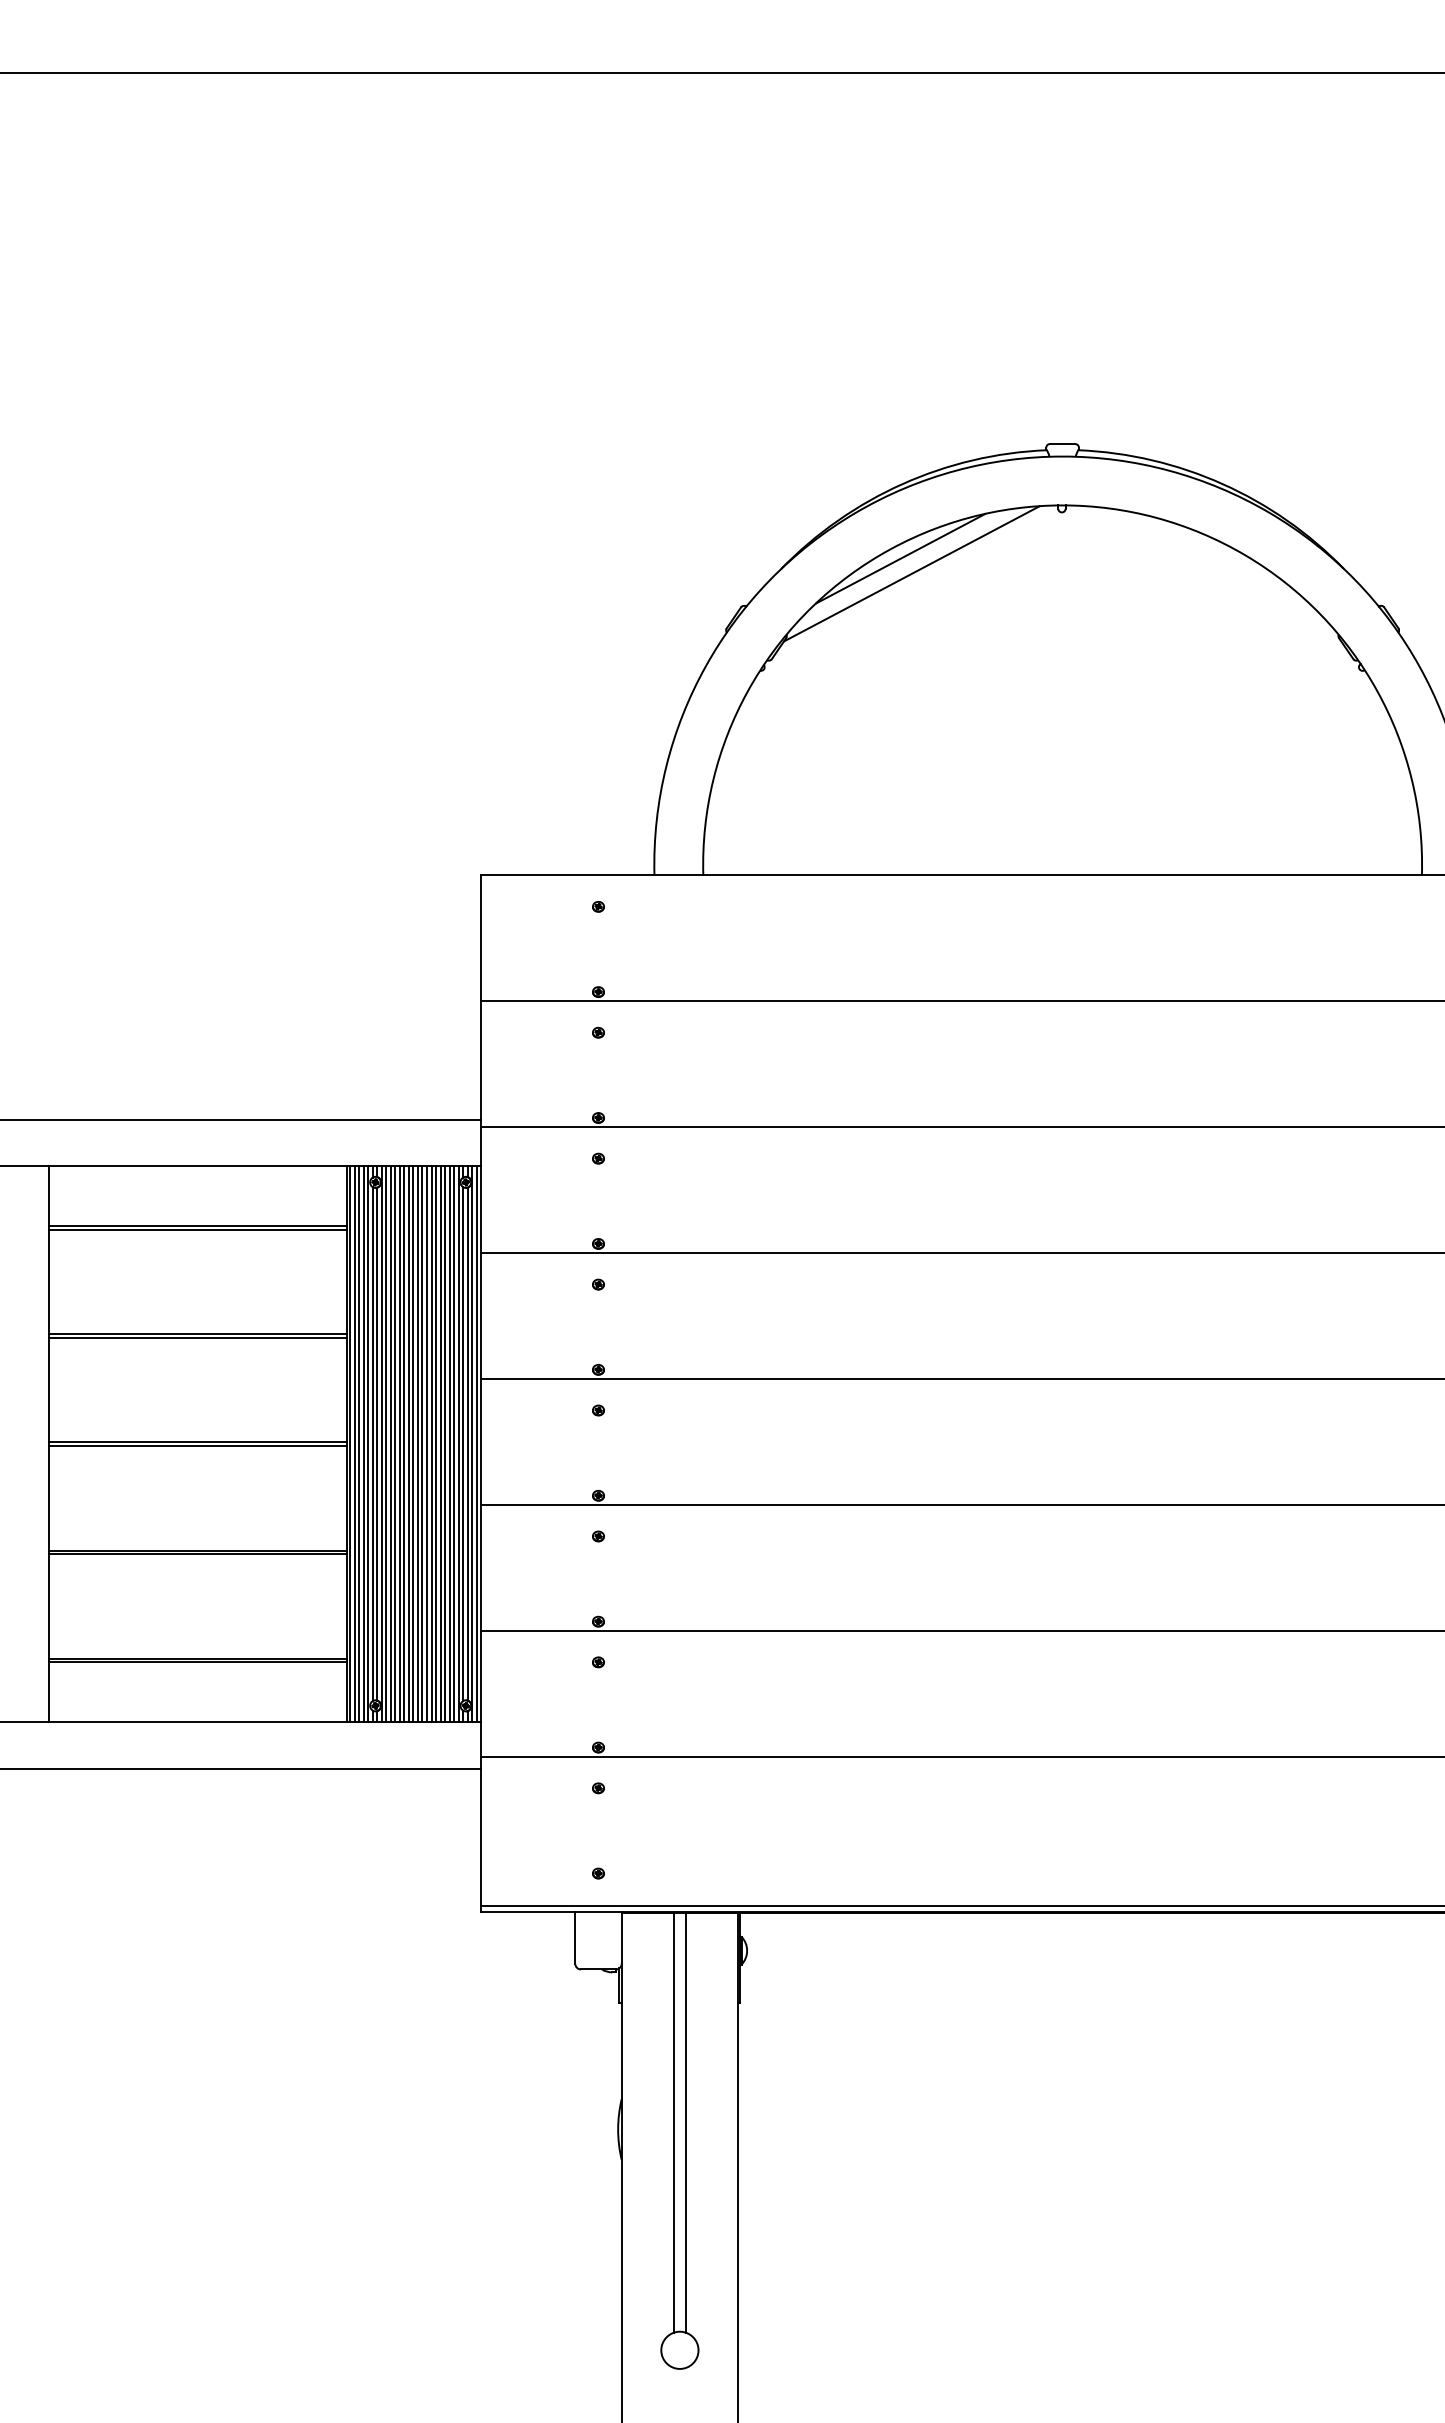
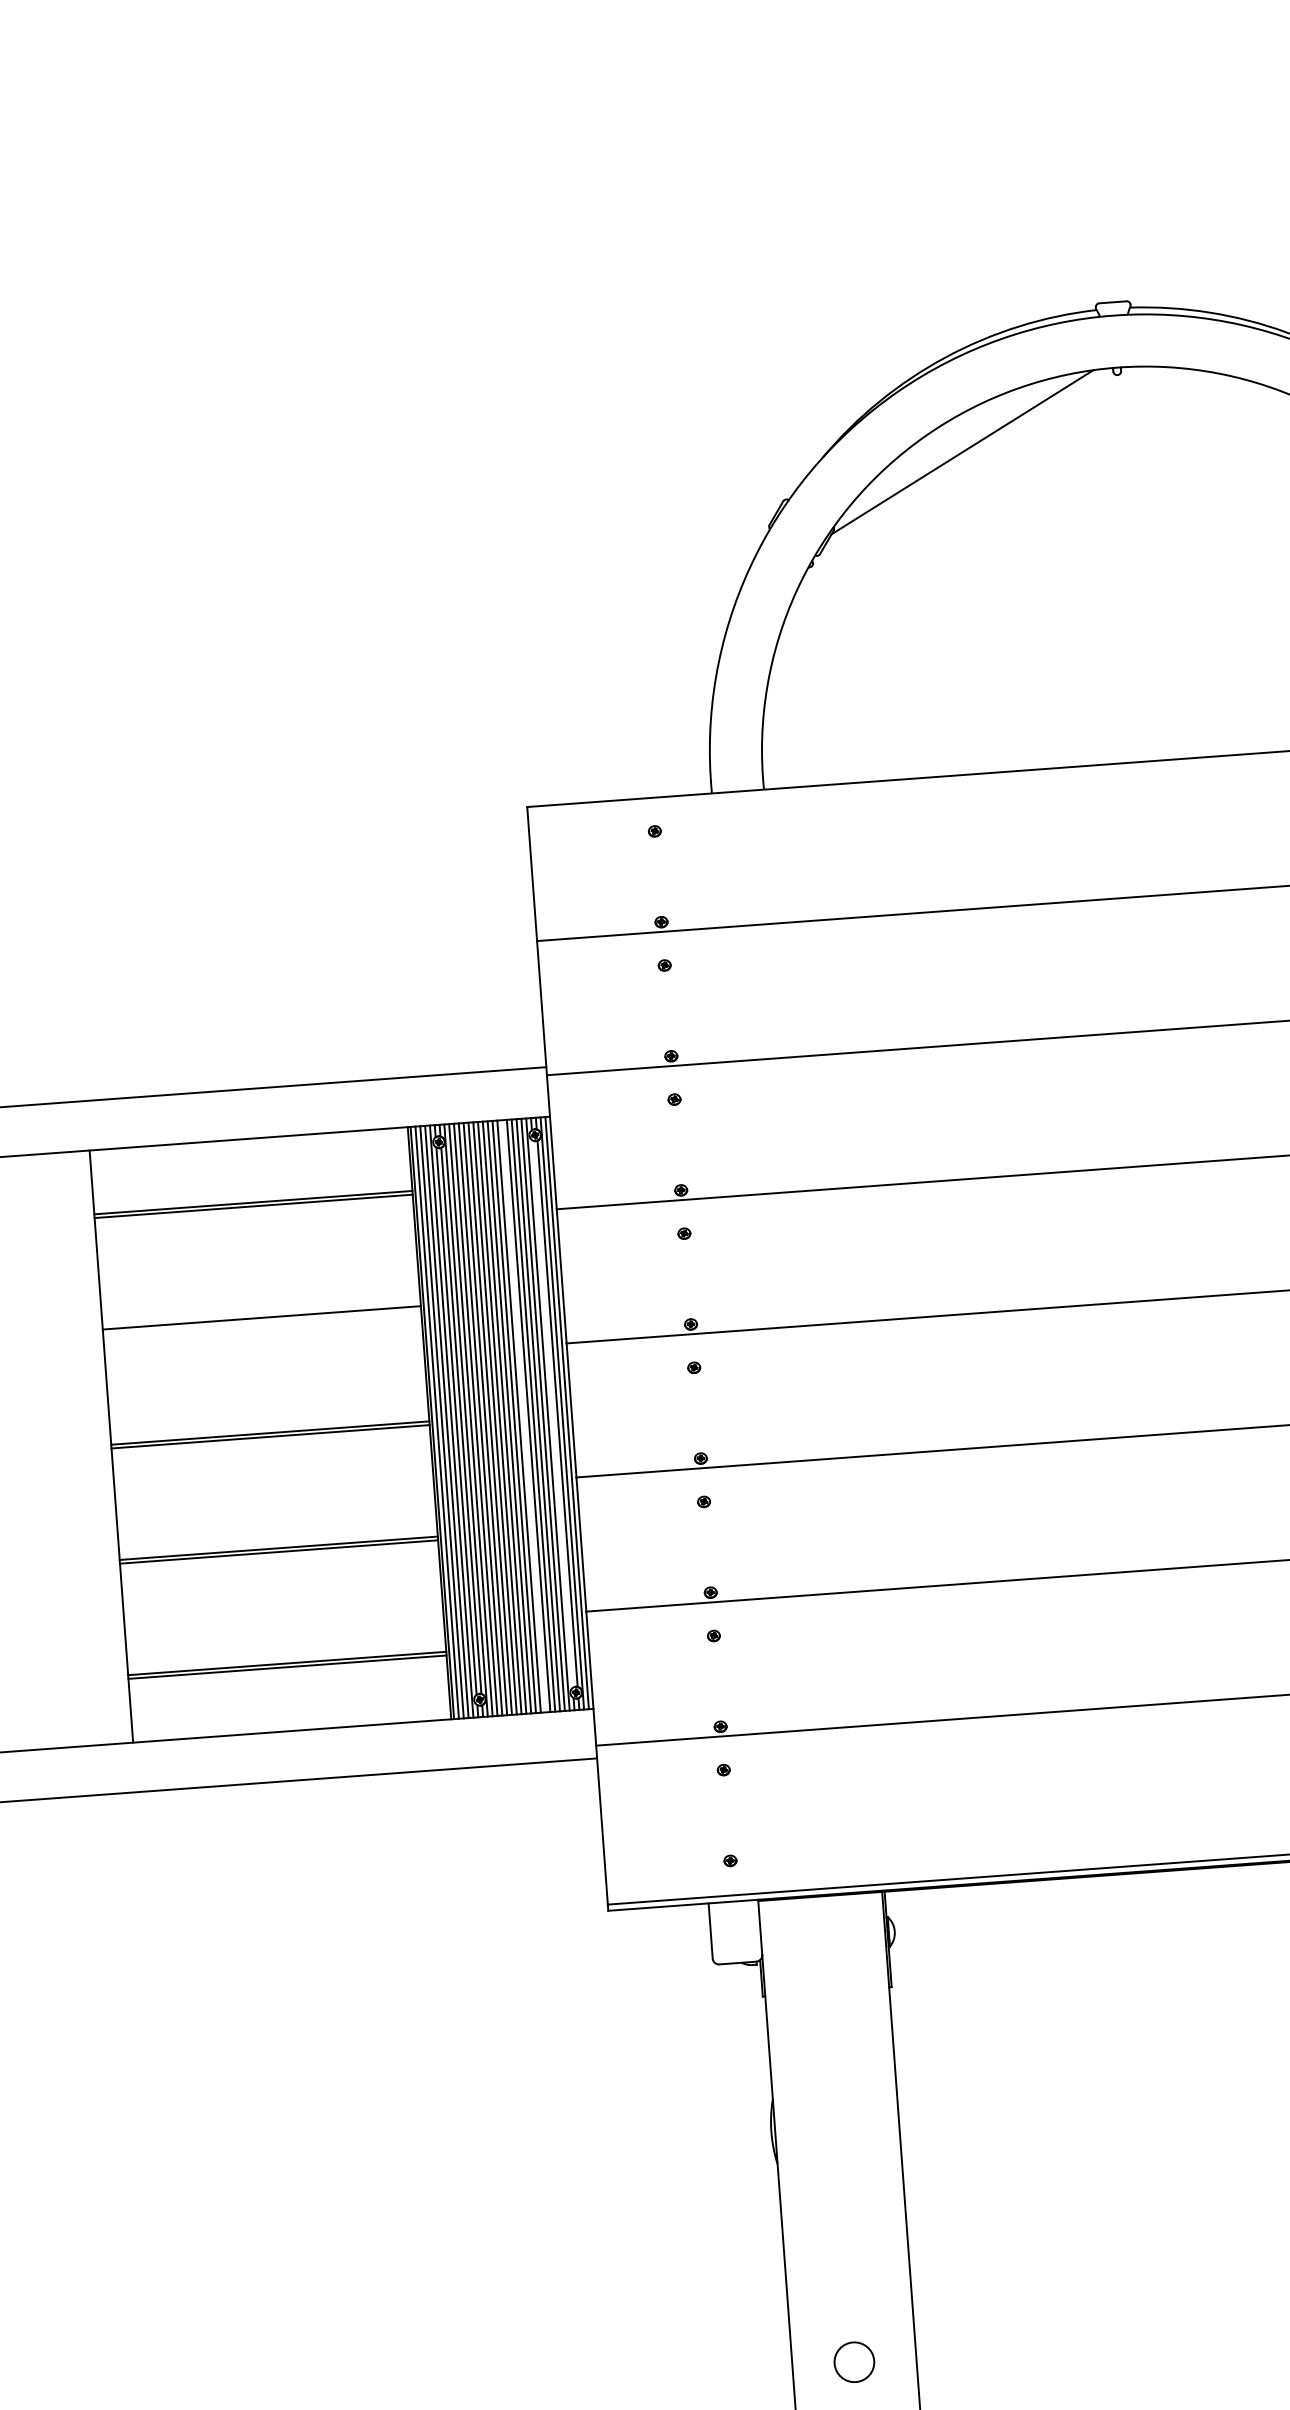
line: (900, 558) -> (949, 436), removed
line: (197, 1337) -> (261, 1321), removed
line: (436, 1444) -> (524, 1416), removed
line: (463, 1444) -> (553, 1414), removed
line: (674, 2122) -> (830, 2120), removed
line: (685, 2122) -> (842, 2119), removed

